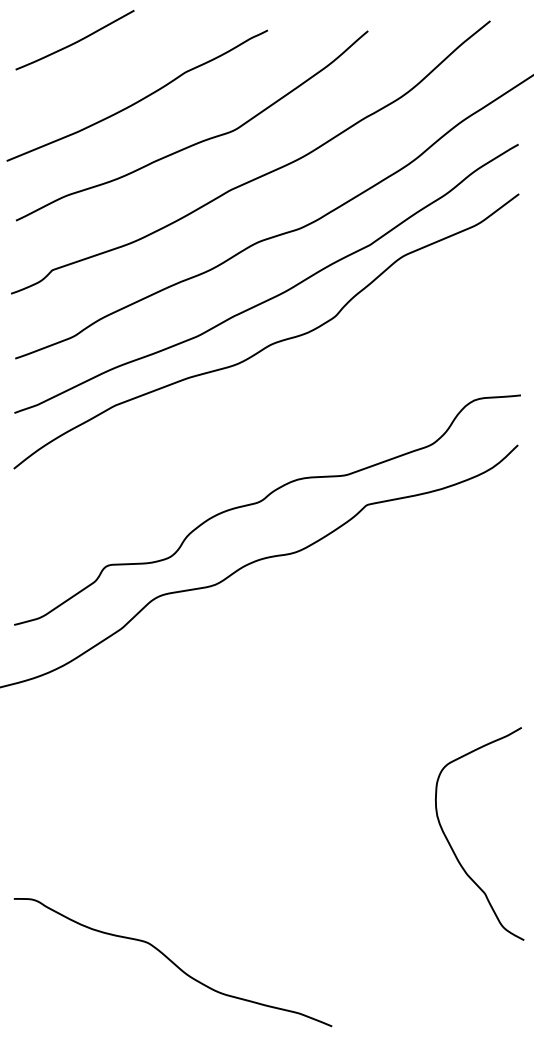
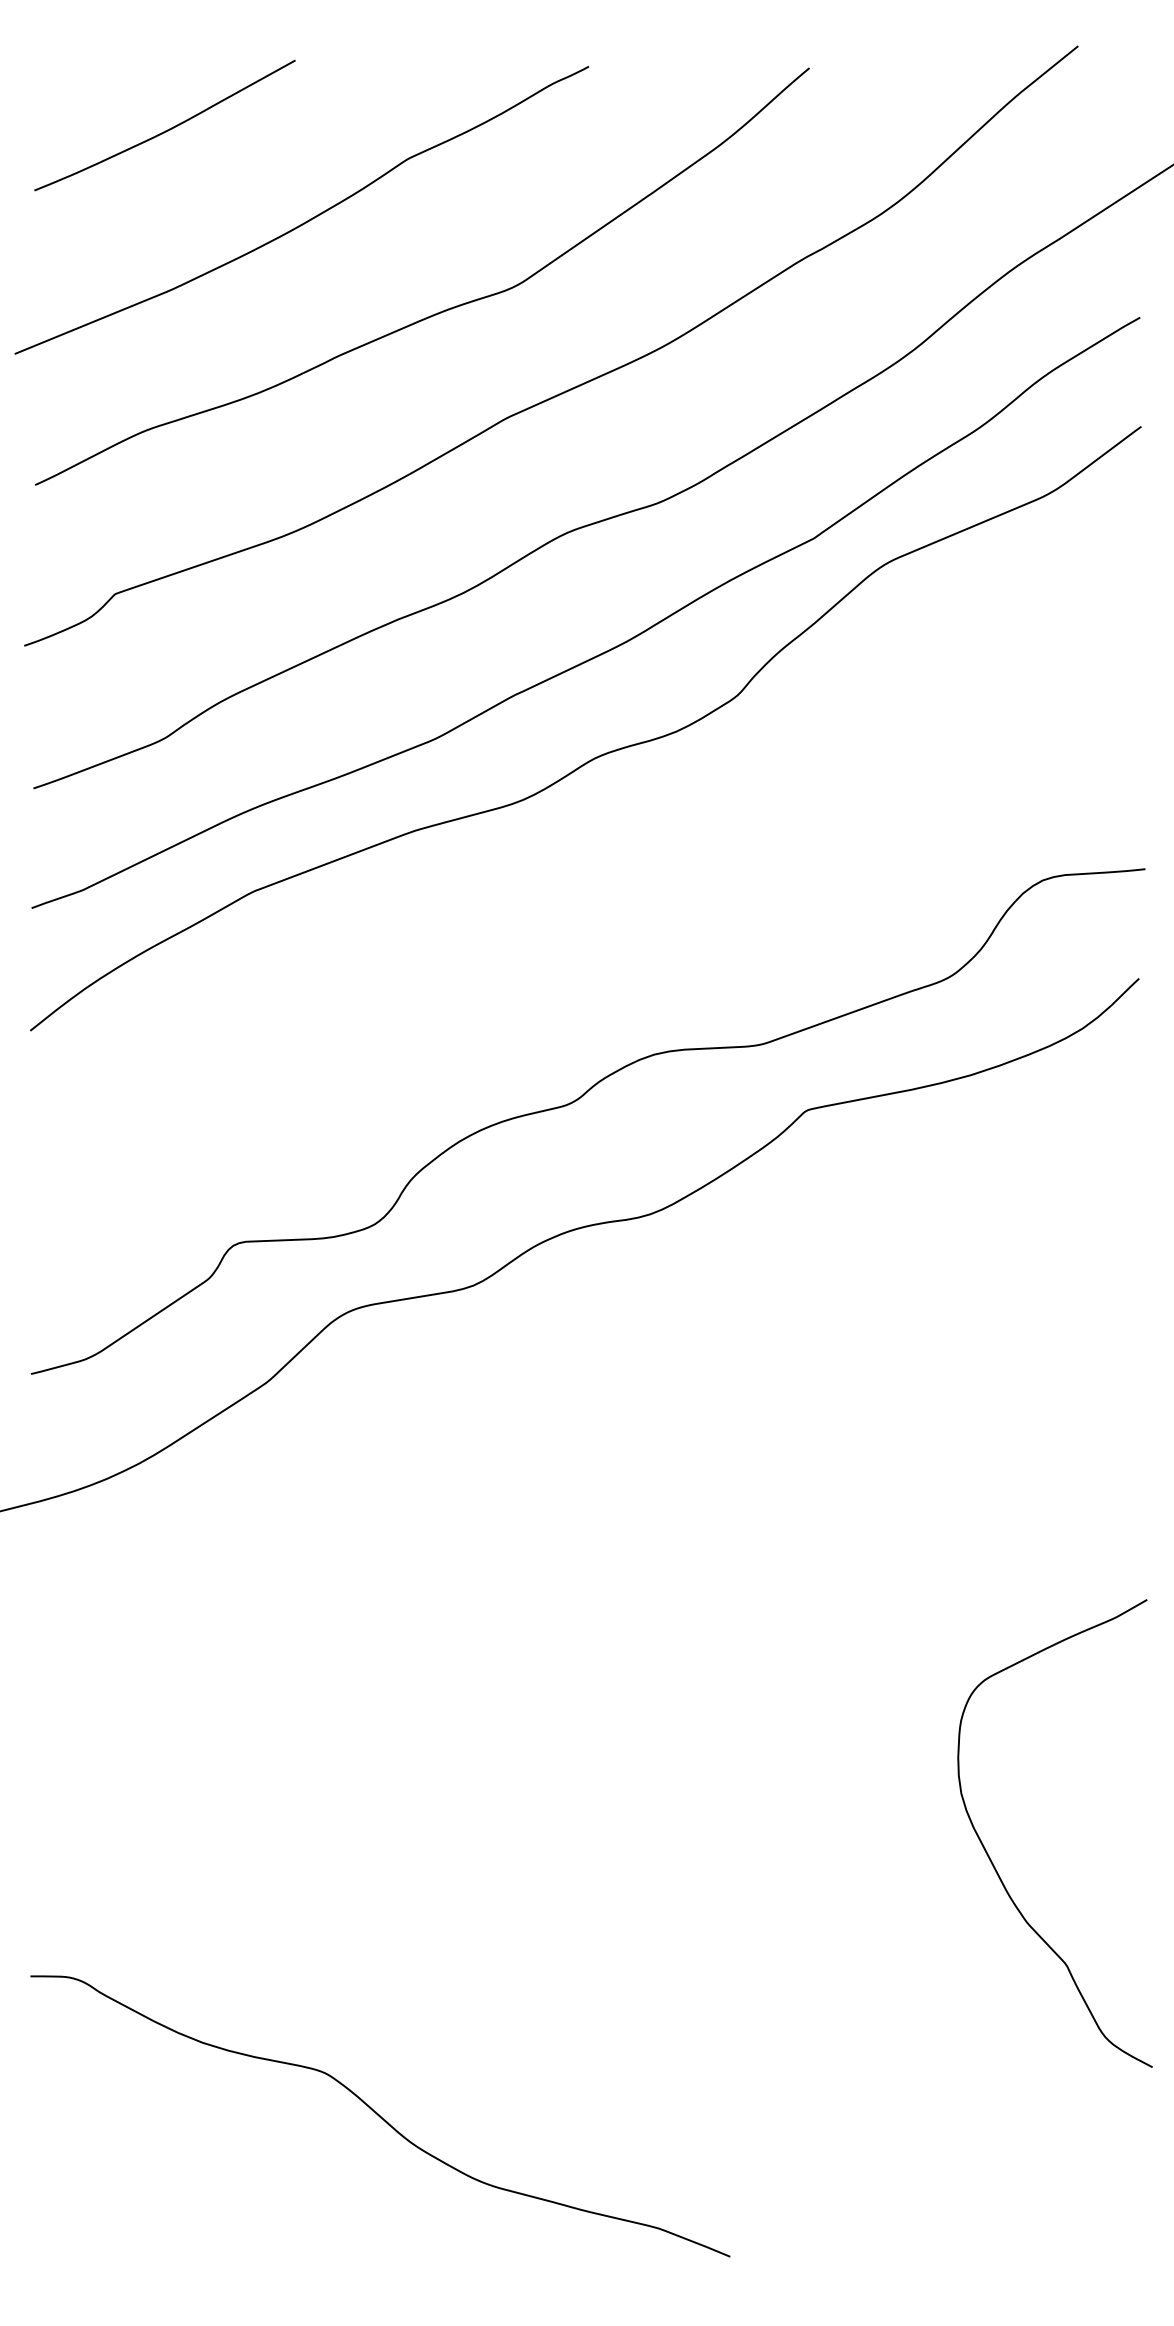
curve: (75, 41) -> (165, 128), moved

